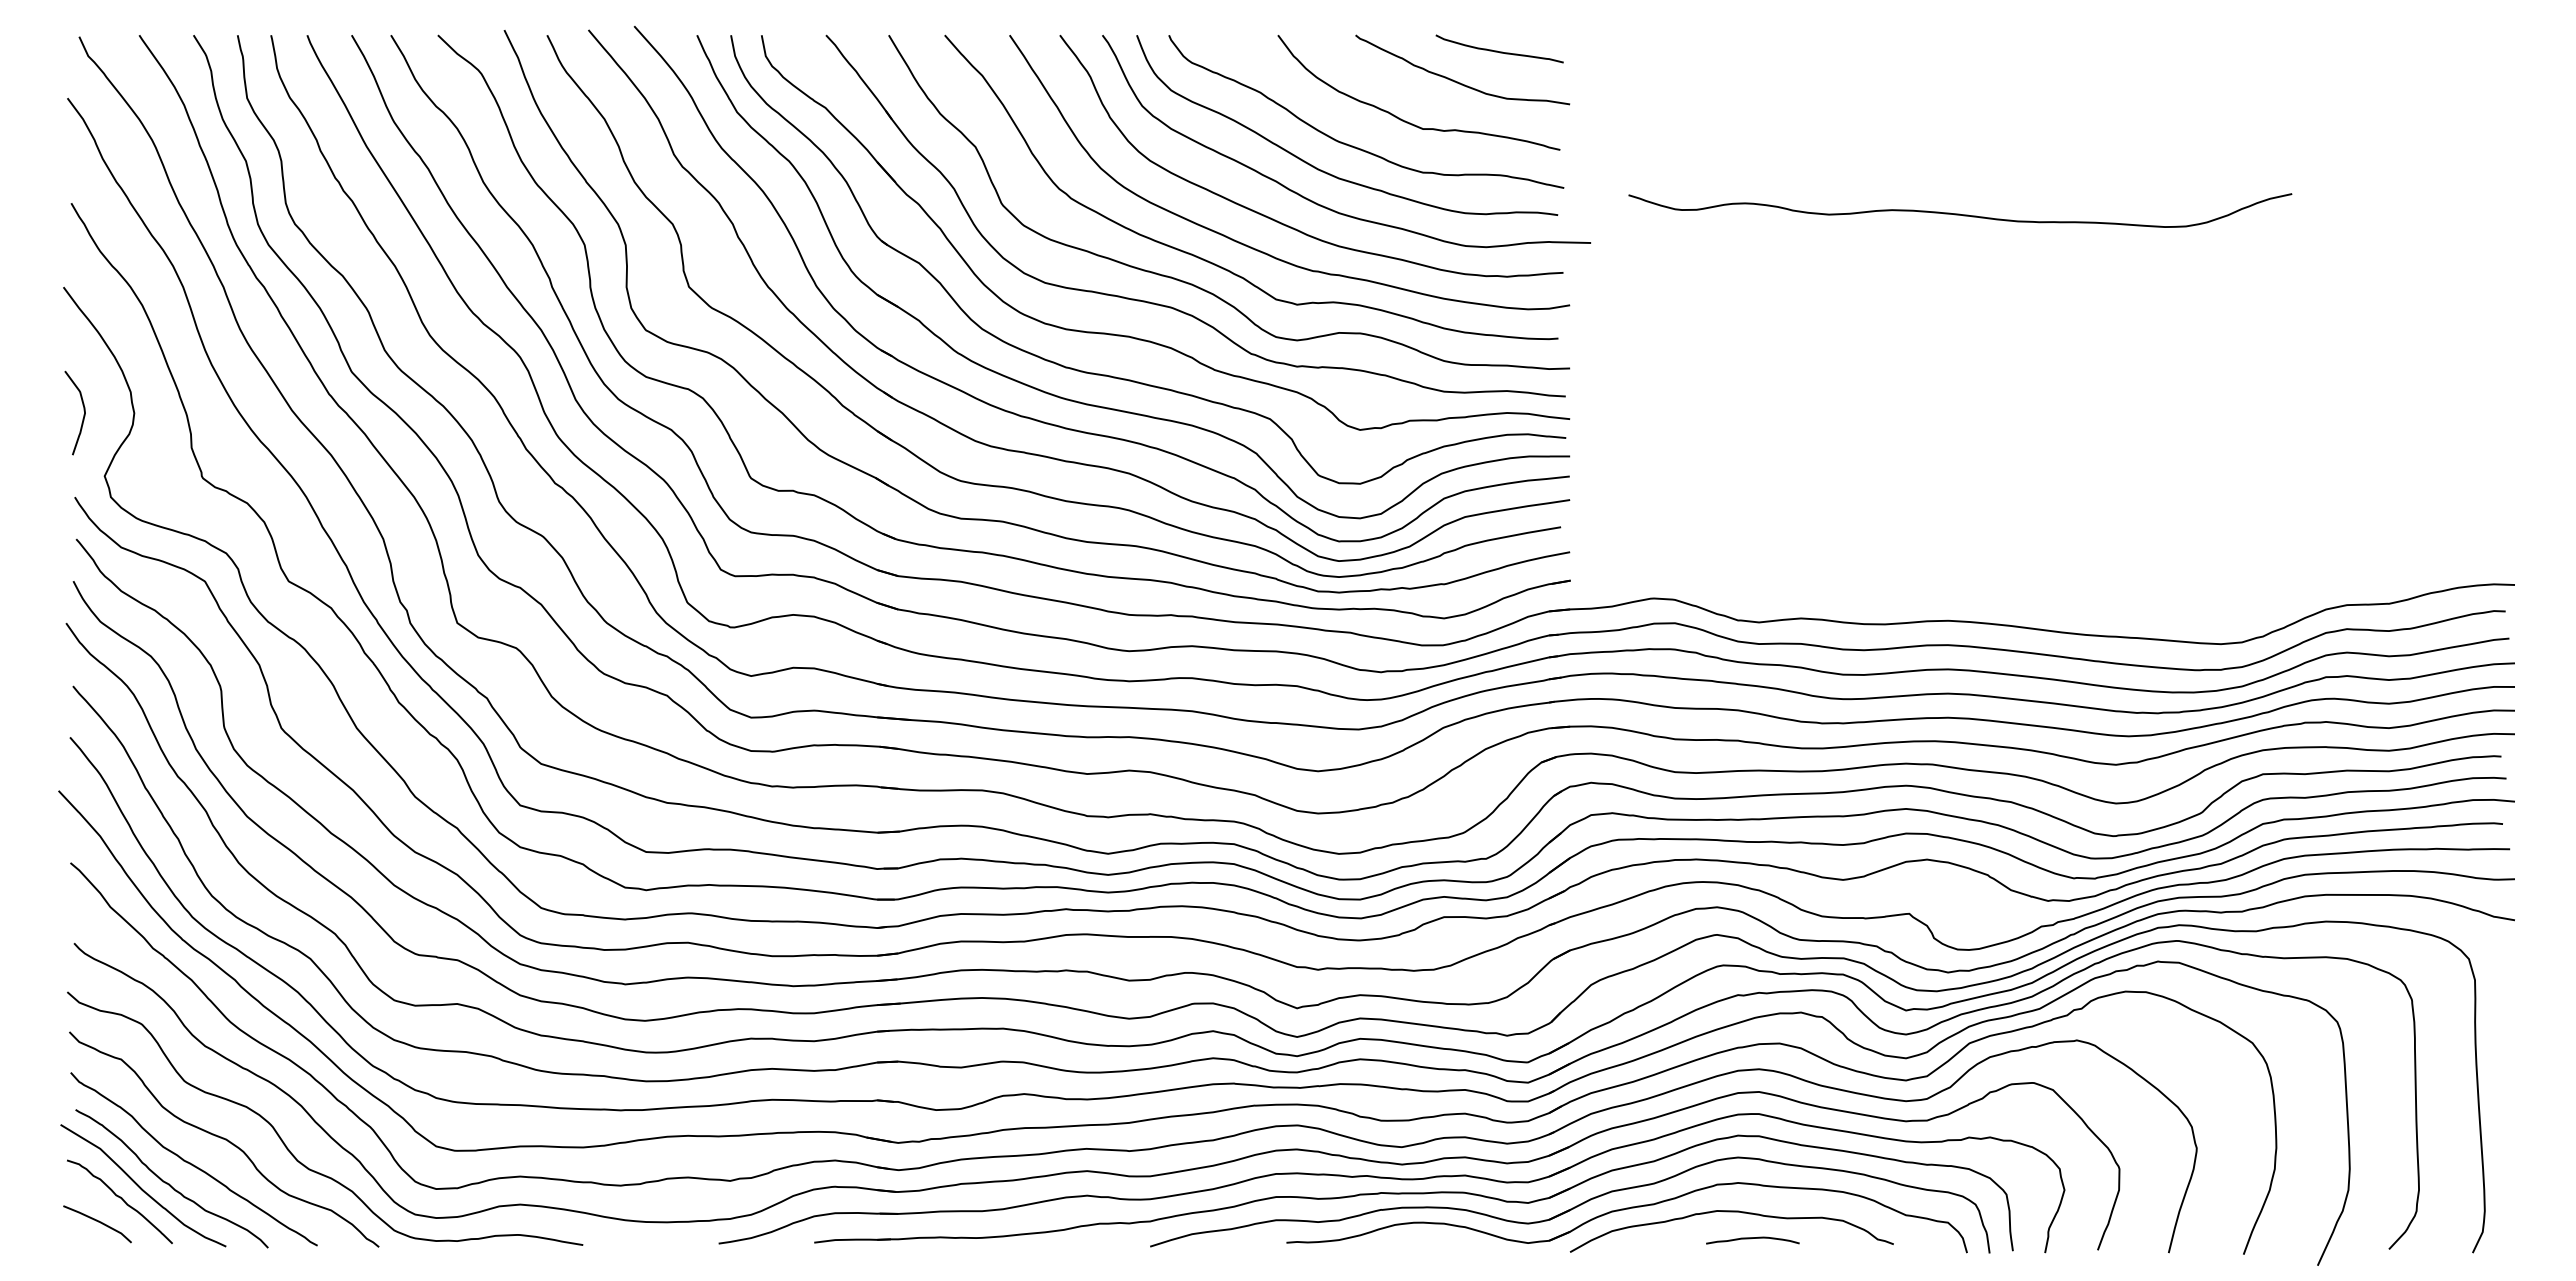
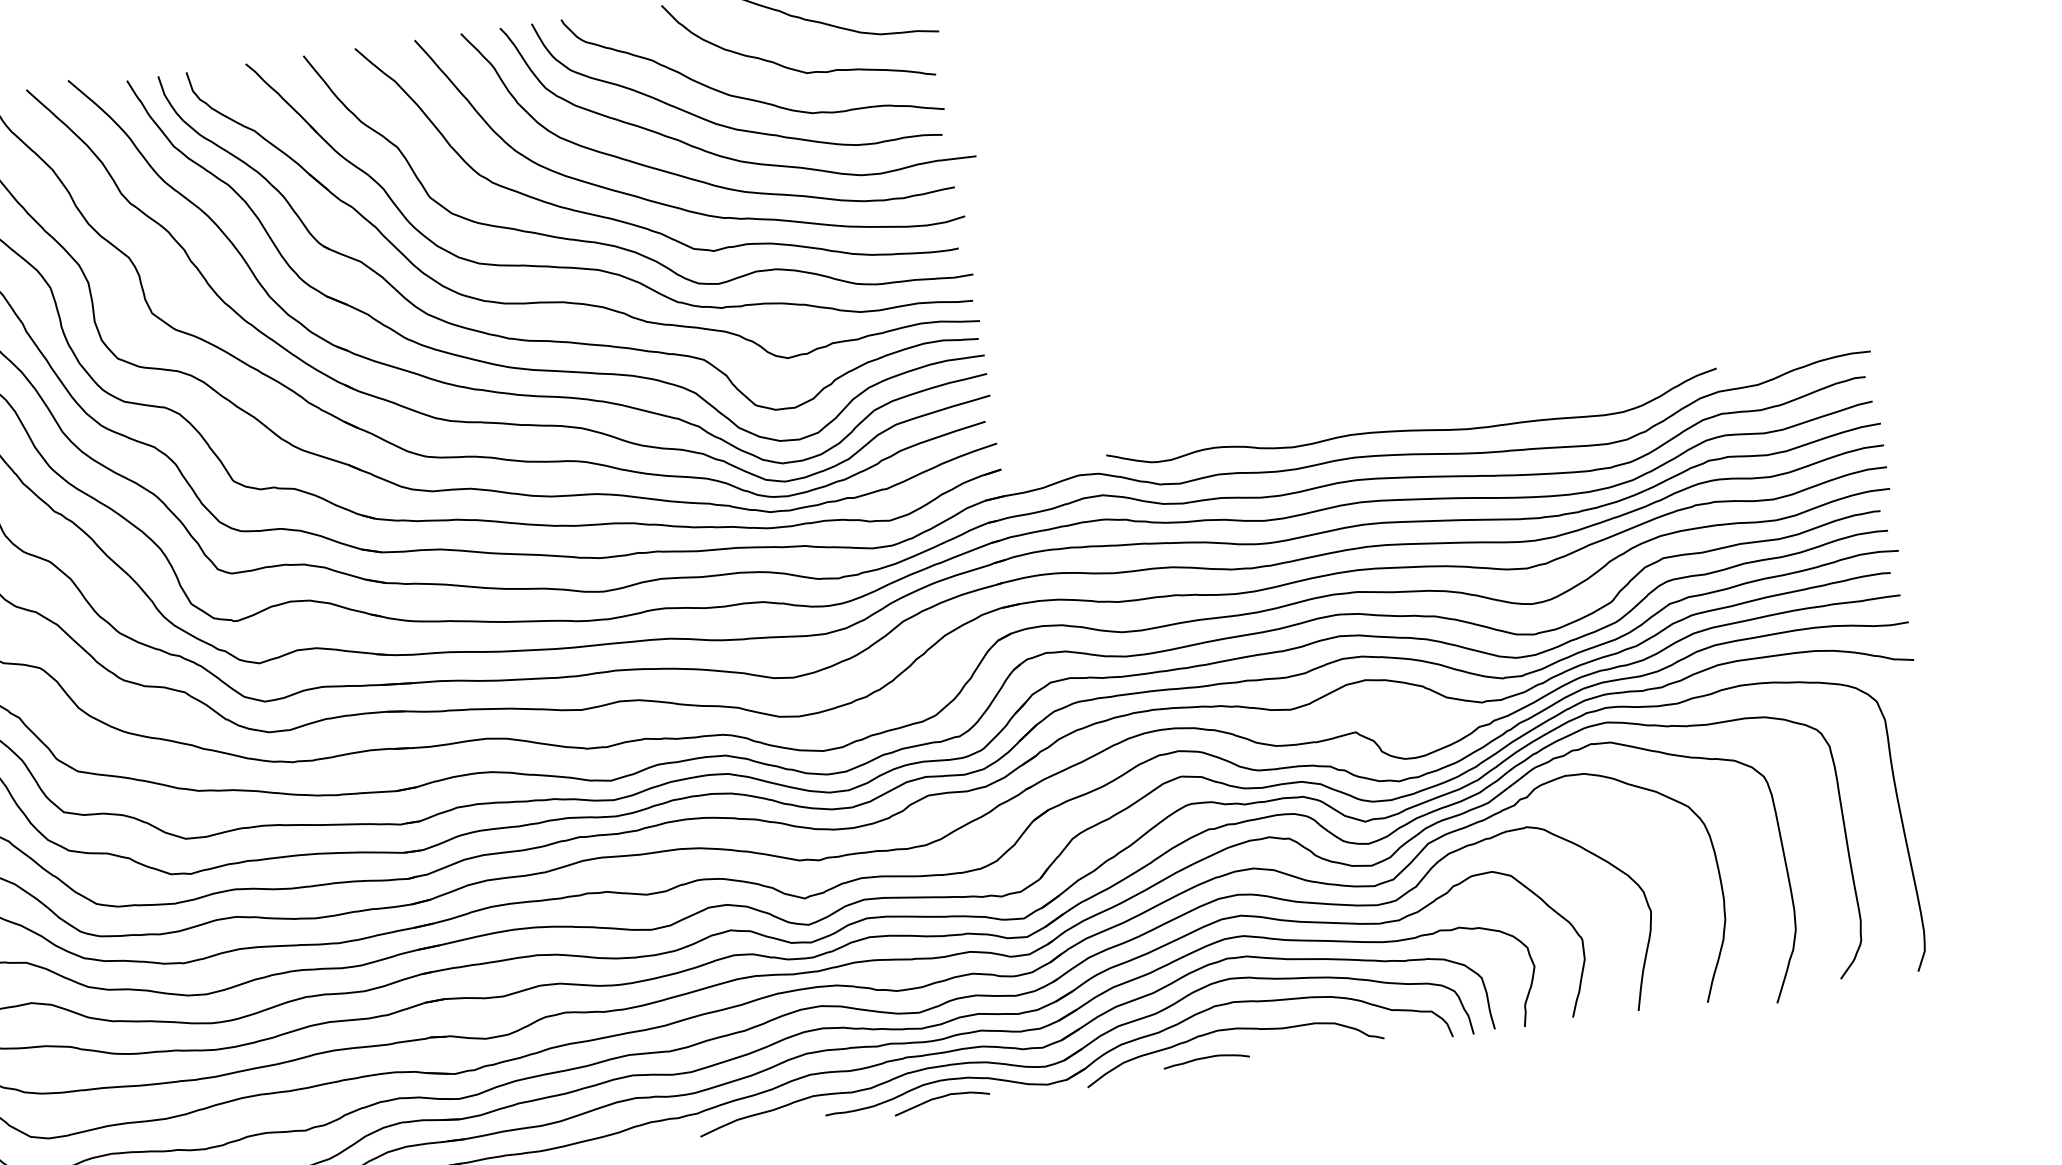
curve: (1959, 213) -> (1413, 429), moved
curve: (1751, 1239) -> (1205, 1059), moved
curve: (1412, 1241) -> (941, 1098), added

